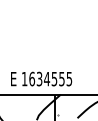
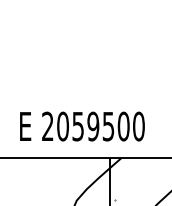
text: (46, 78) -> (92, 125), 1634555 -> 2059500

